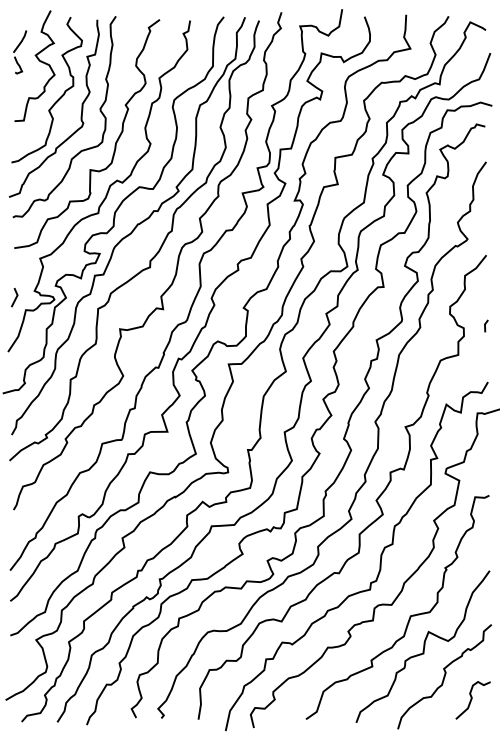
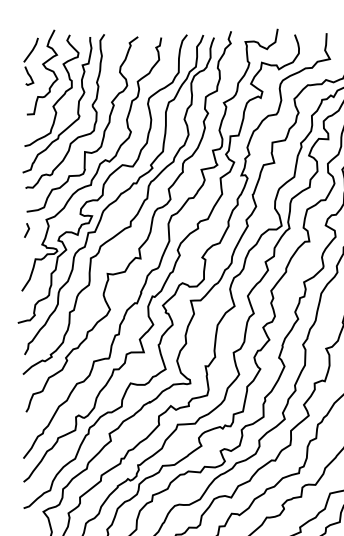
part: (19, 52) -> (30, 62), size x1.43
line: (15, 297) -> (27, 230), moved

